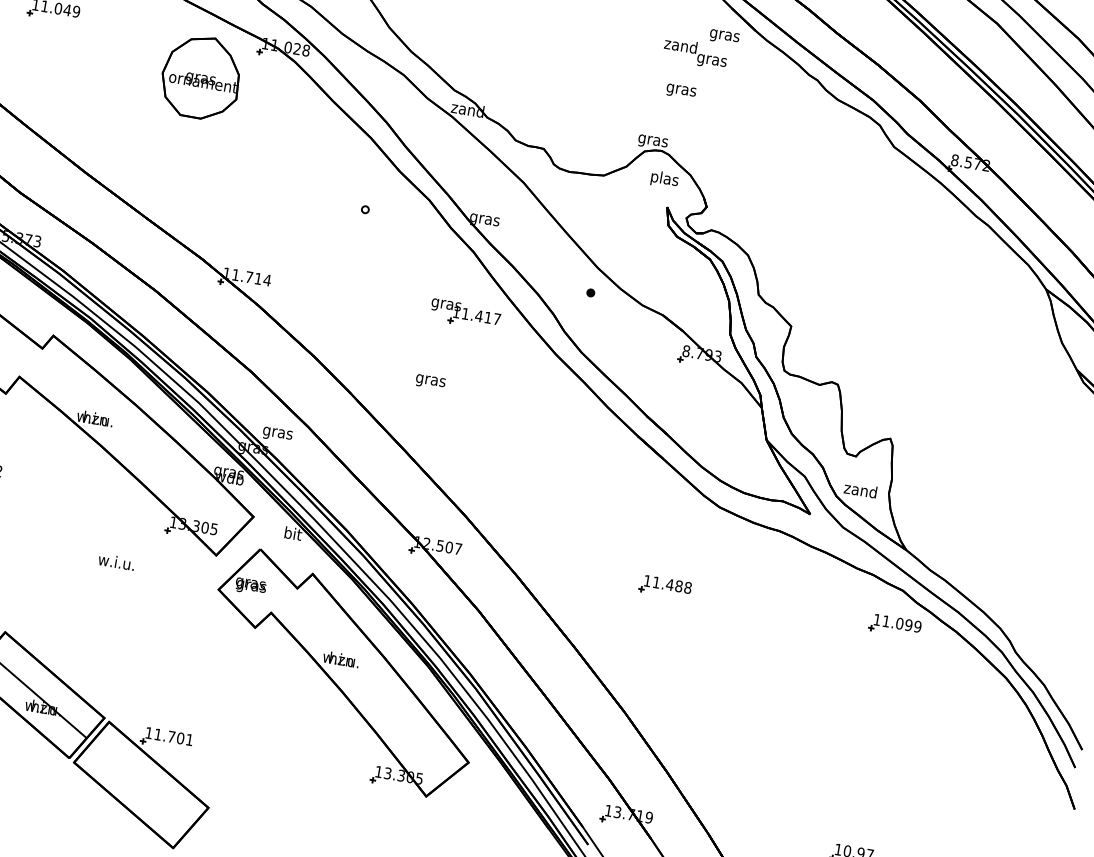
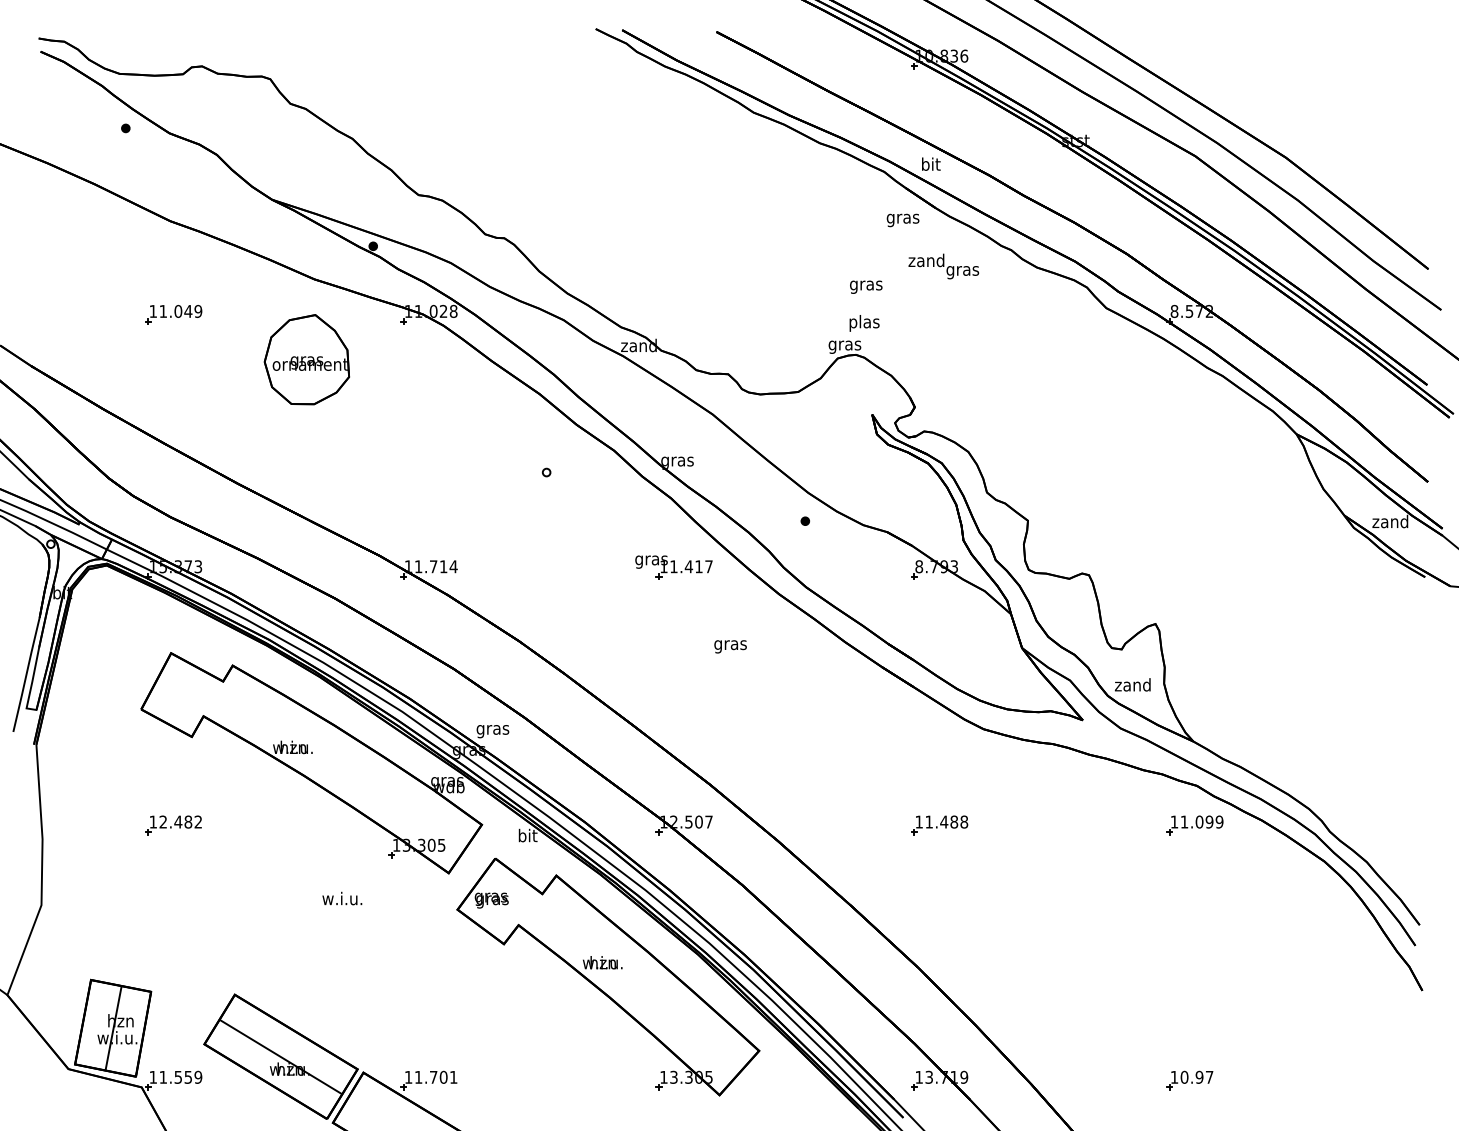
text: (695, 53) -> (943, 266), moved
part: (200, 77) -> (306, 359), moved
text: (664, 179) -> (864, 323), moved
text: (430, 381) -> (730, 646), moved

